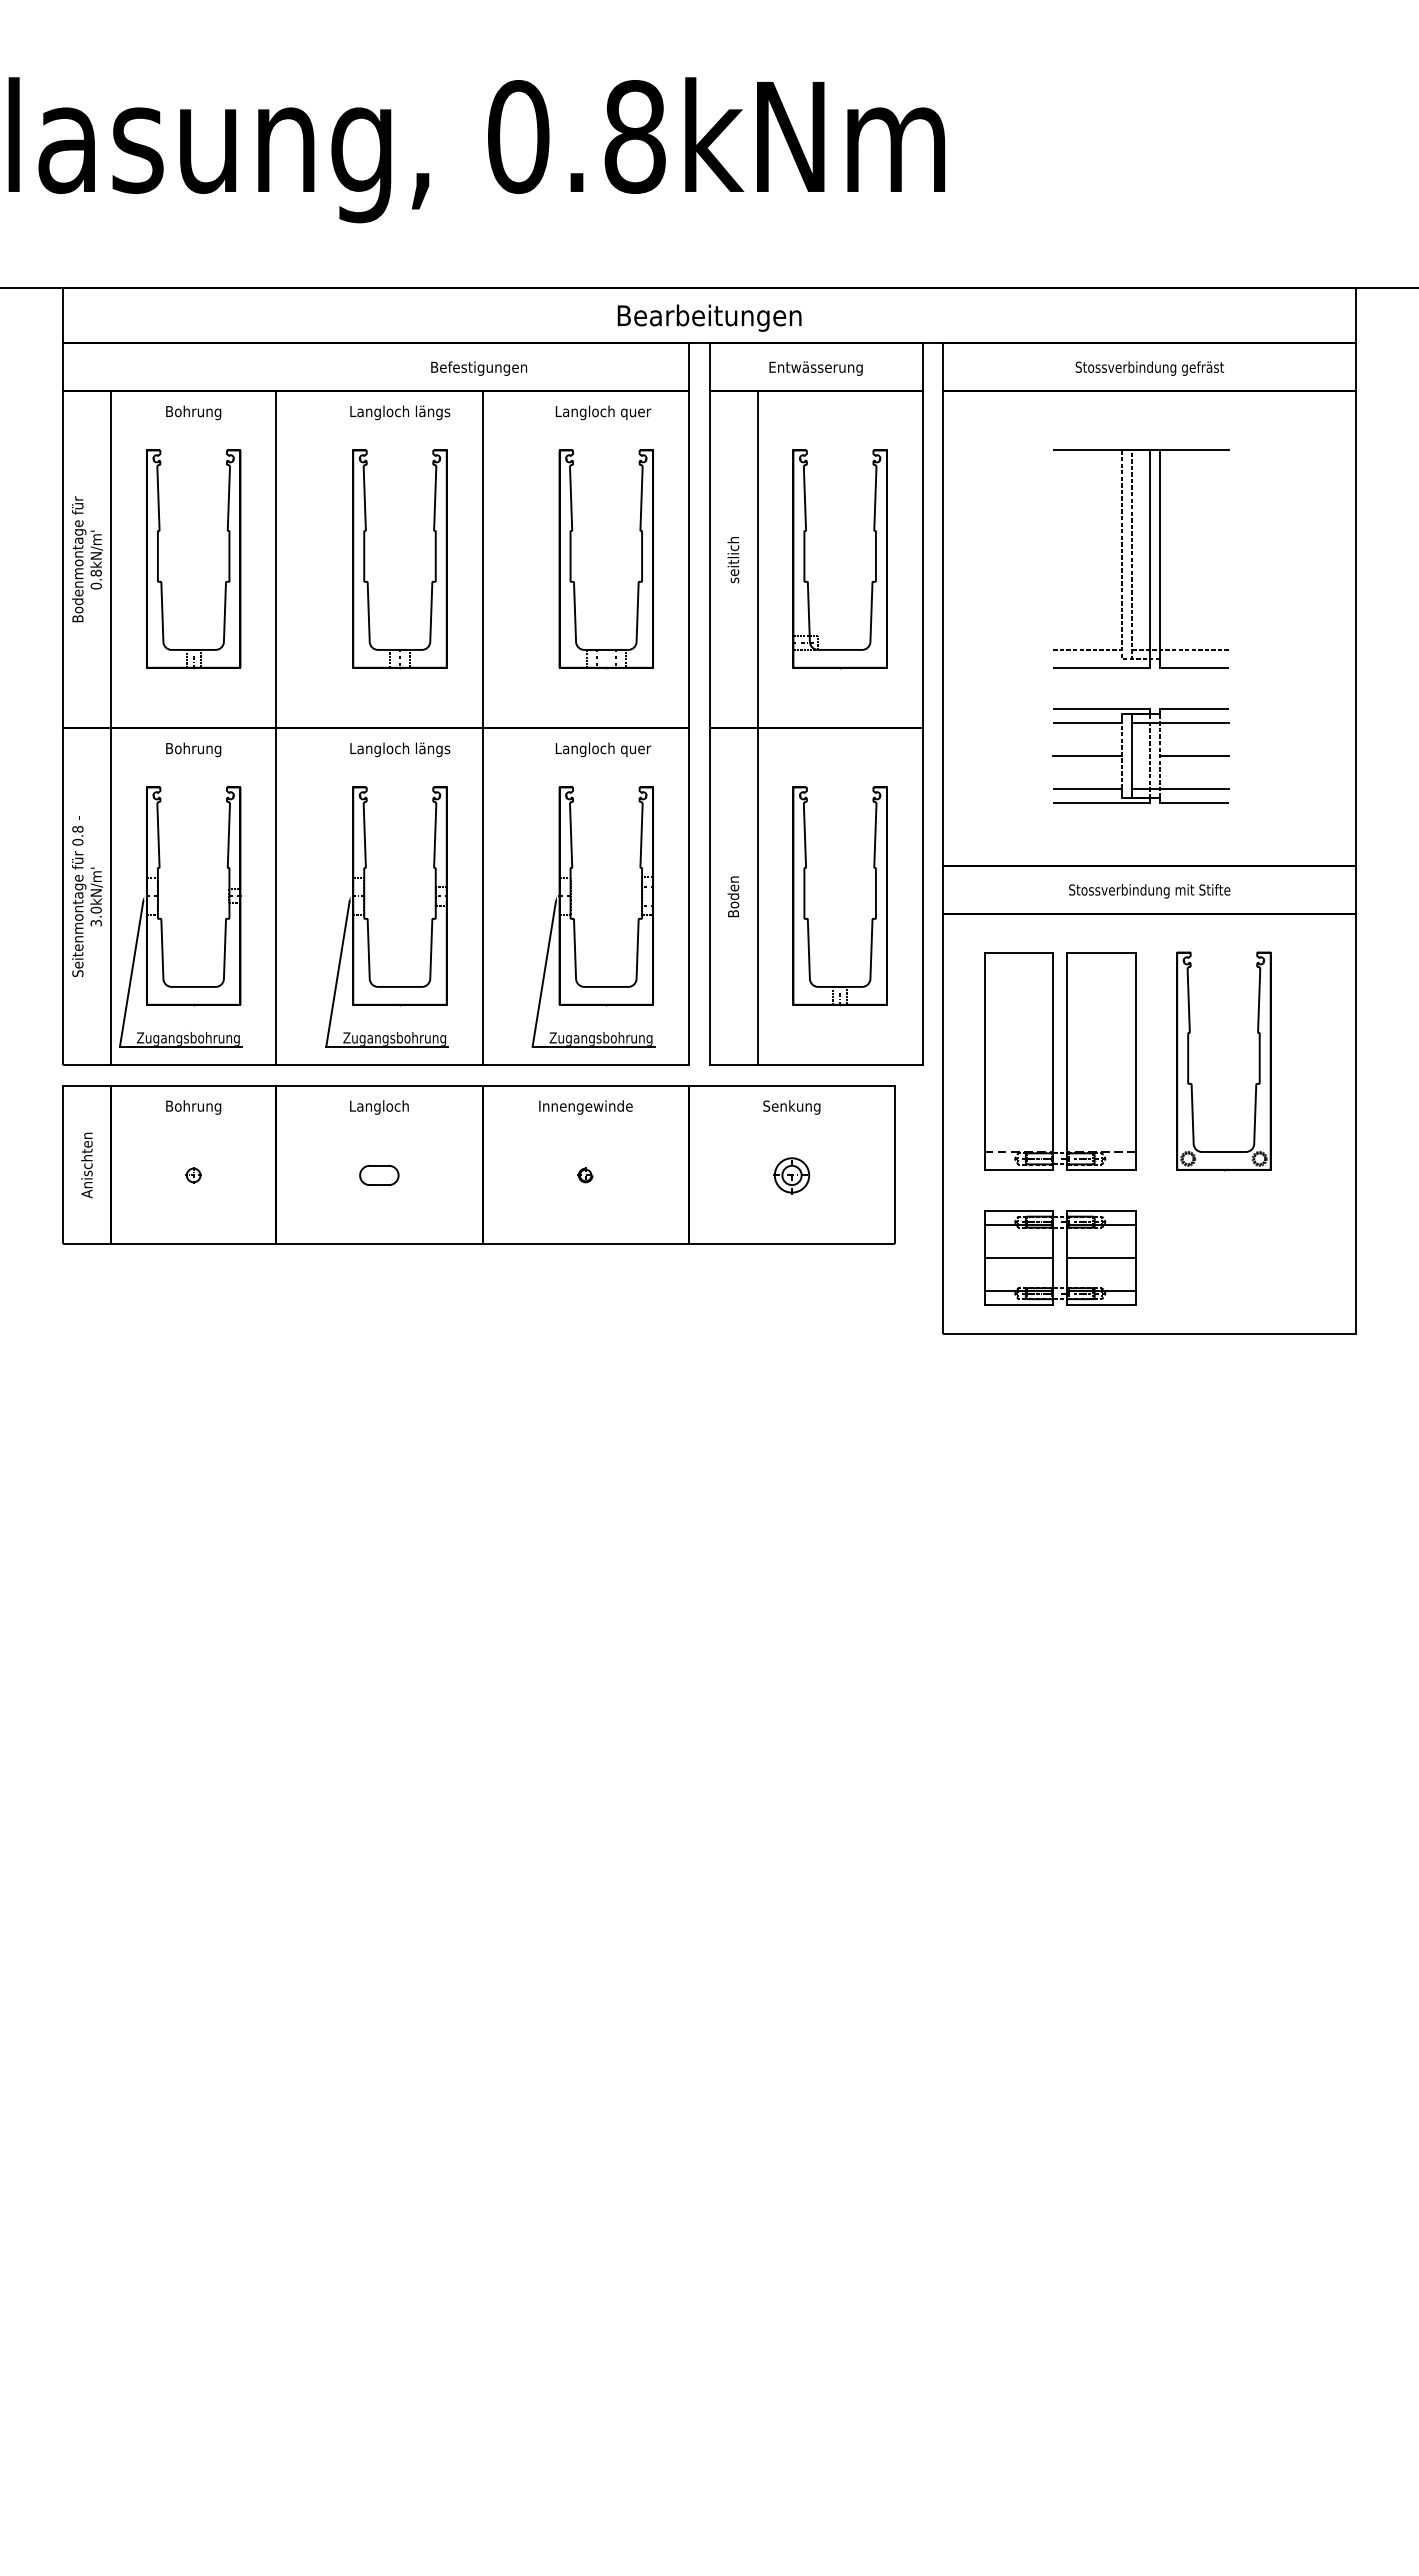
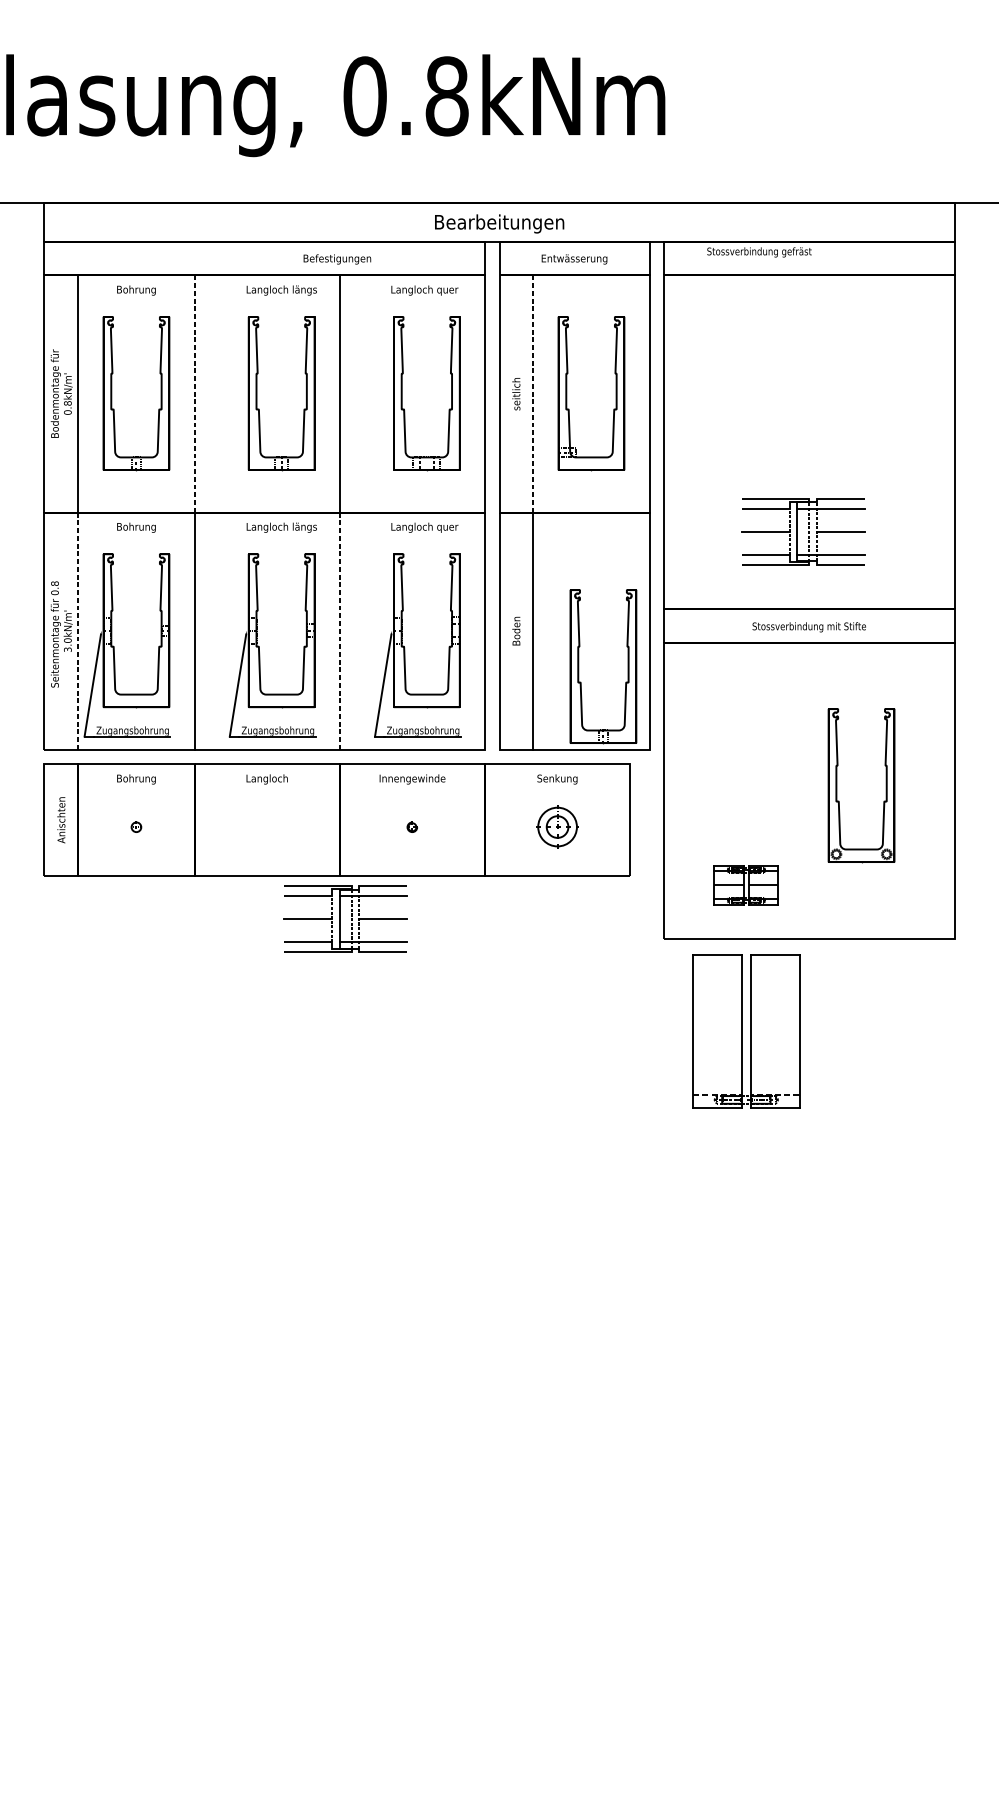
text: (1149, 368) -> (759, 252), moved
part: (1149, 558) -> (809, 393), removed
line: (276, 559) -> (194, 393), solid -> dashed
line: (757, 559) -> (533, 393), solid -> dashed
line: (111, 896) -> (78, 630), solid -> dashed
line: (482, 896) -> (339, 630), solid -> dashed
part: (805, 896) -> (579, 666), moved
part: (1060, 1061) -> (746, 1031), moved
part: (1189, 1061) -> (837, 785), moved
part: (379, 1175) -> (267, 827), removed
part: (791, 1175) -> (557, 827), size x1.6
part: (1060, 1257) -> (746, 885), size x0.6
part: (482, 1305) -> (339, 918), added

